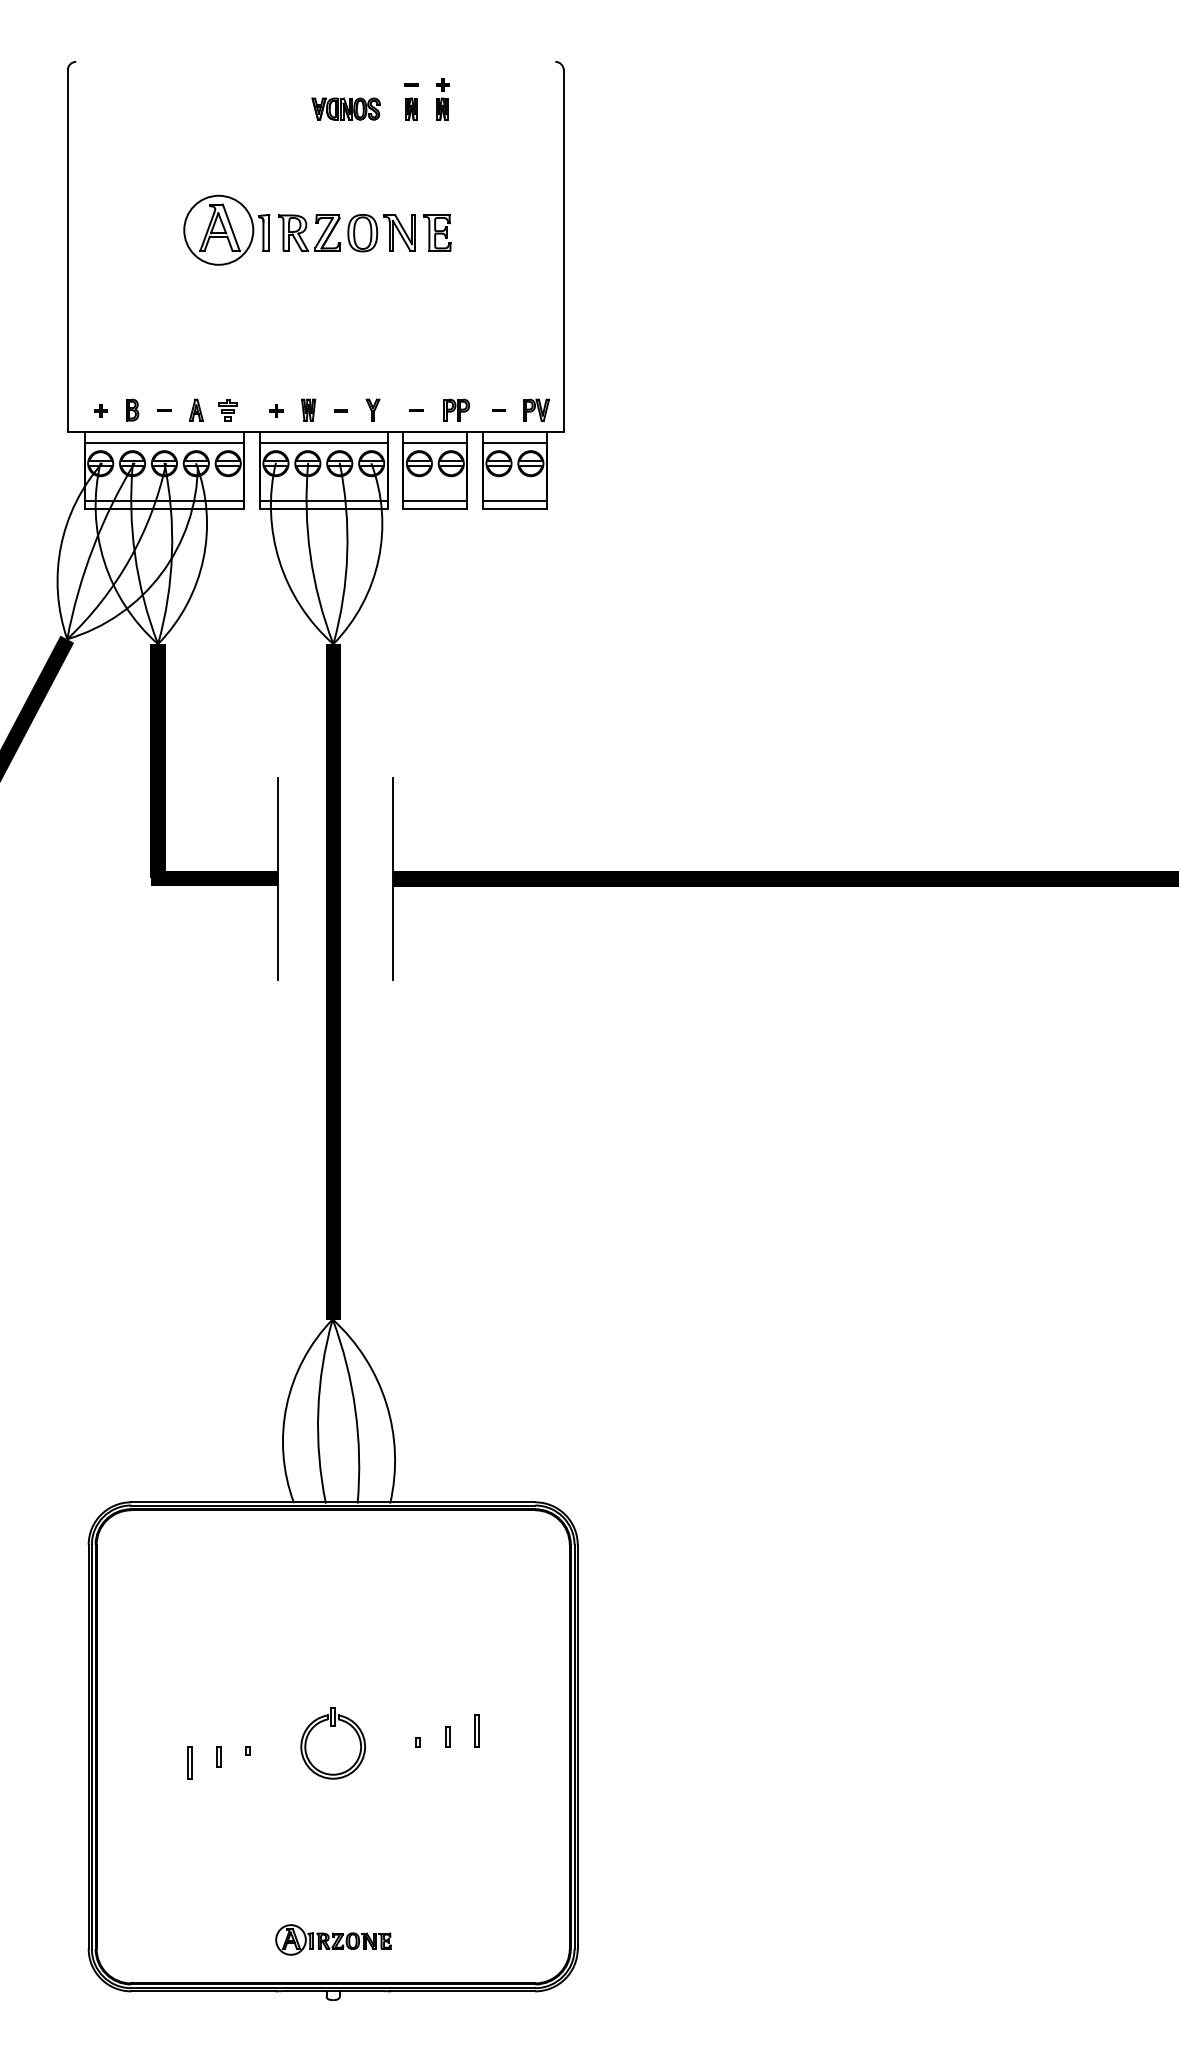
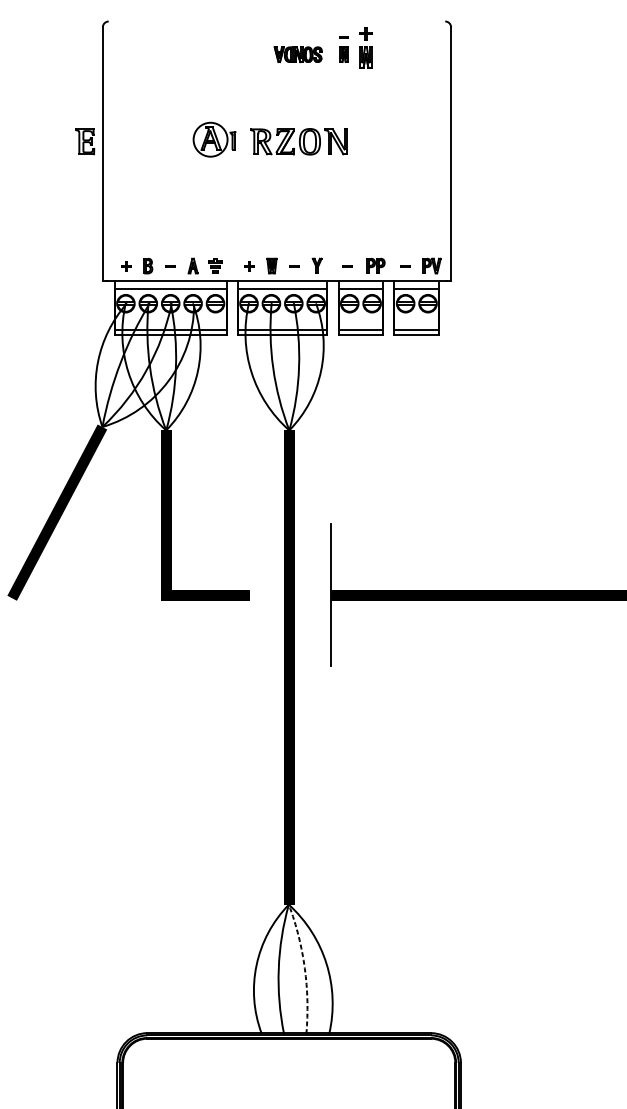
part: (442, 99) -> (365, 47), size x1.4
part: (226, 229) -> (214, 139), size x0.7
part: (437, 232) -> (85, 141), moved
line: (277, 878) -> (250, 595), removed
arc: (355, 1410) -> (304, 968), solid -> dashed

